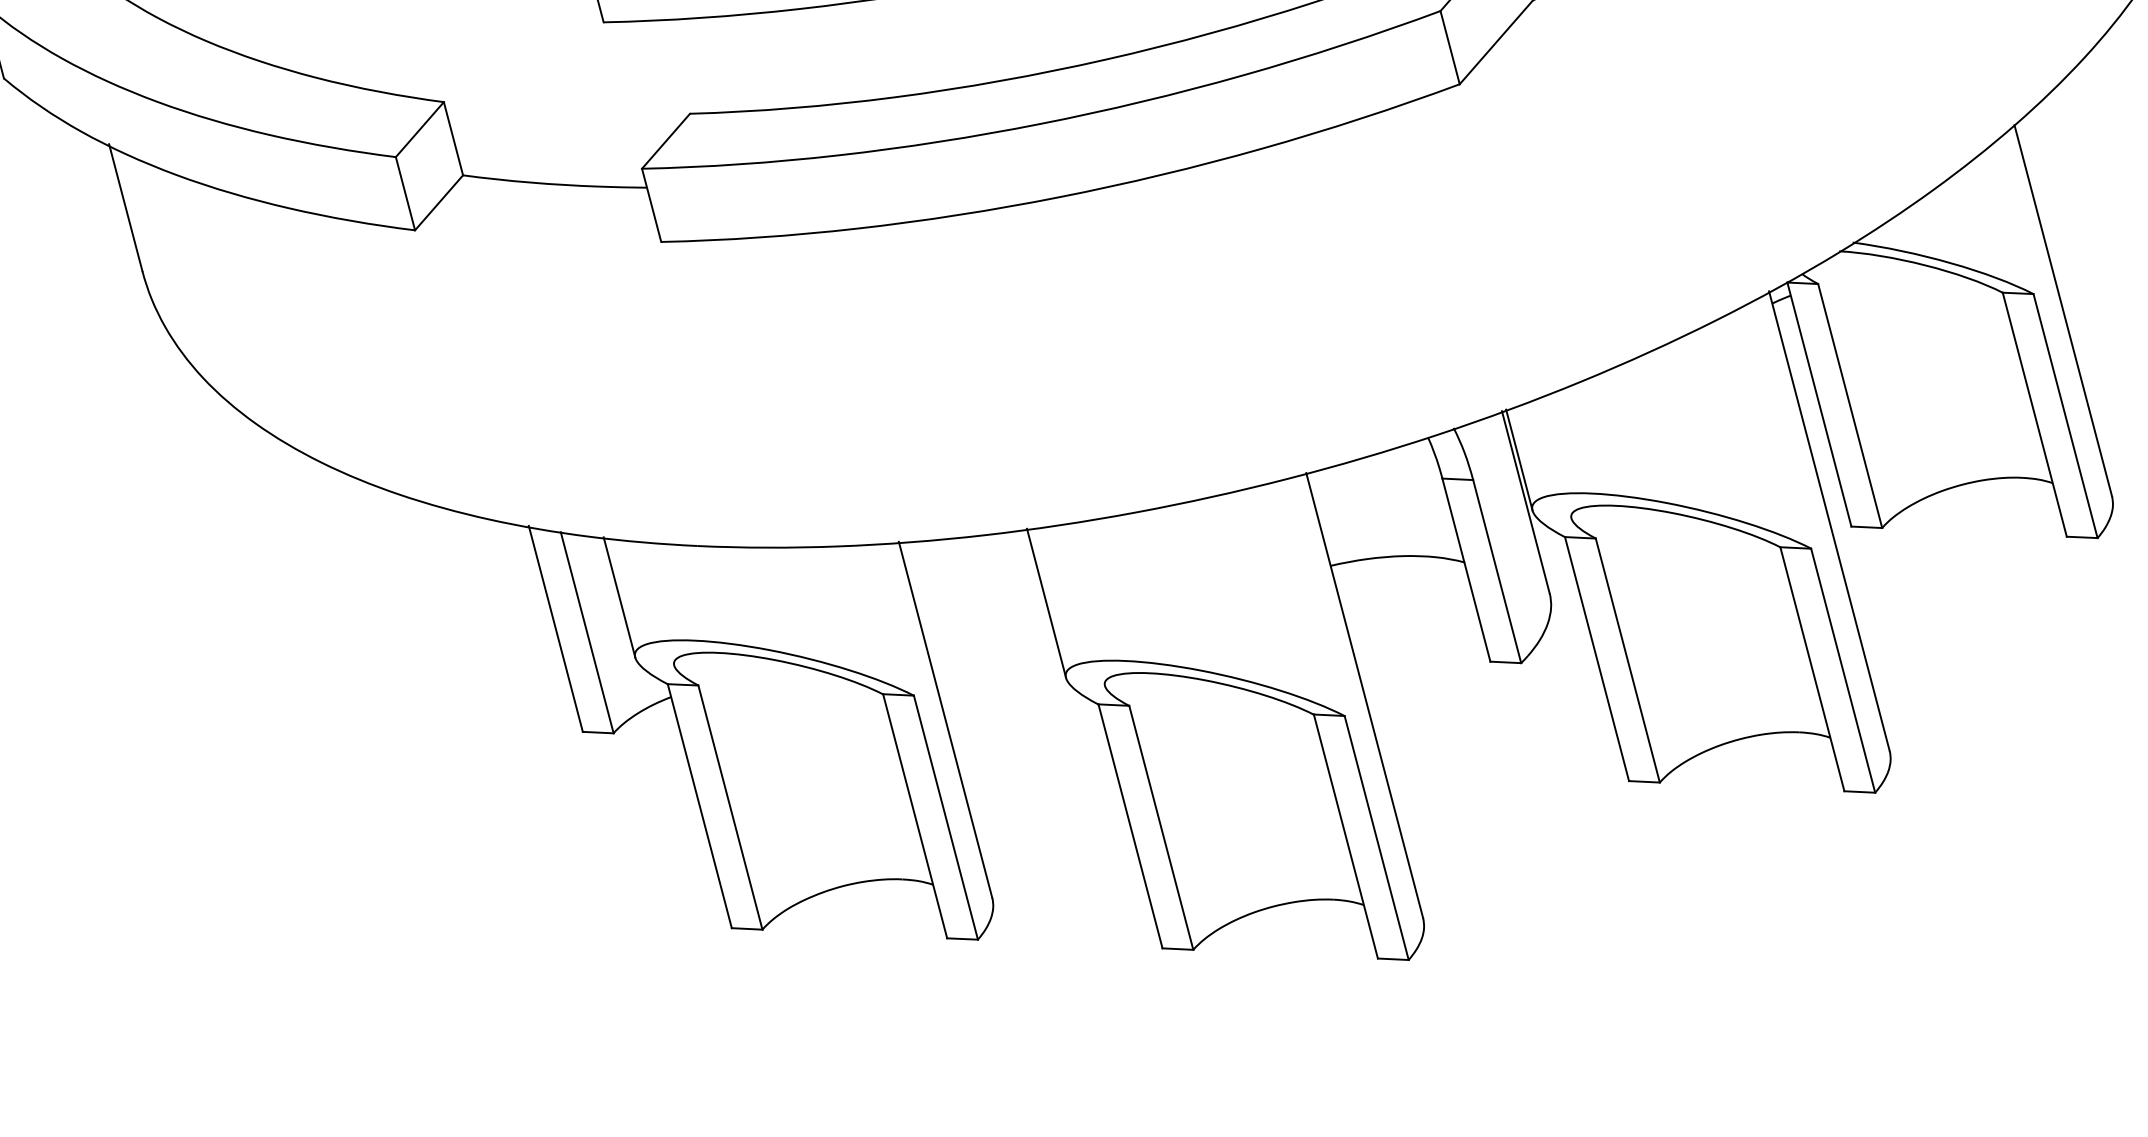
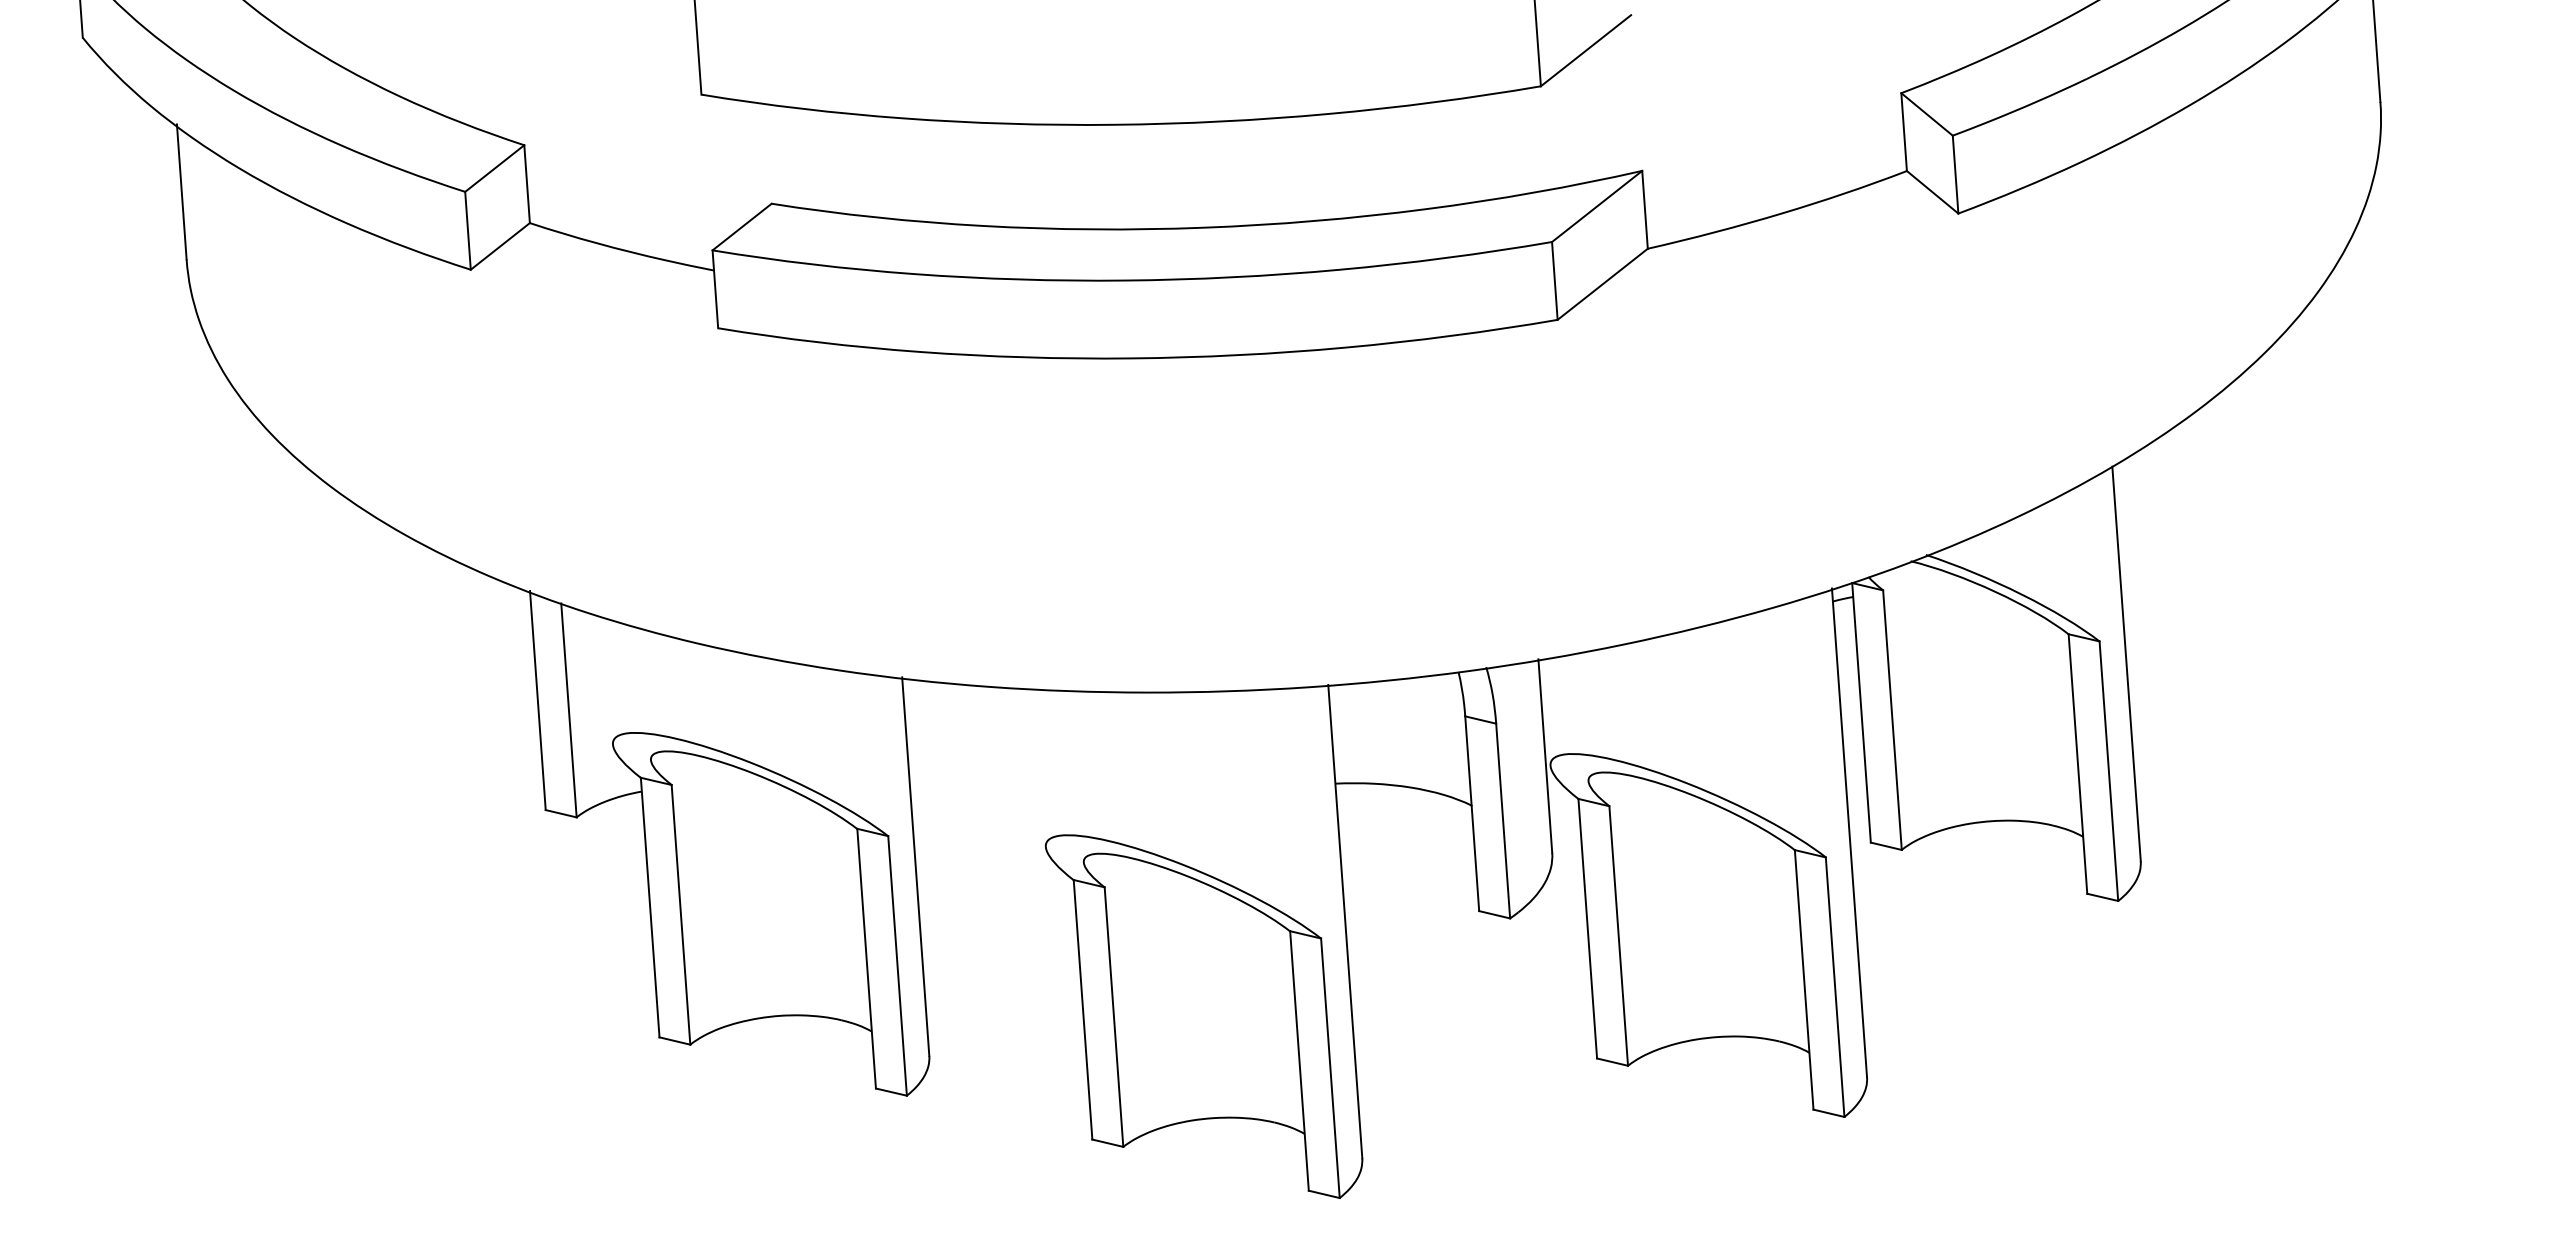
line: (1518, 459) -> (1546, 711), removed
line: (619, 597) -> (608, 680), removed
line: (1045, 603) -> (1039, 767), removed

